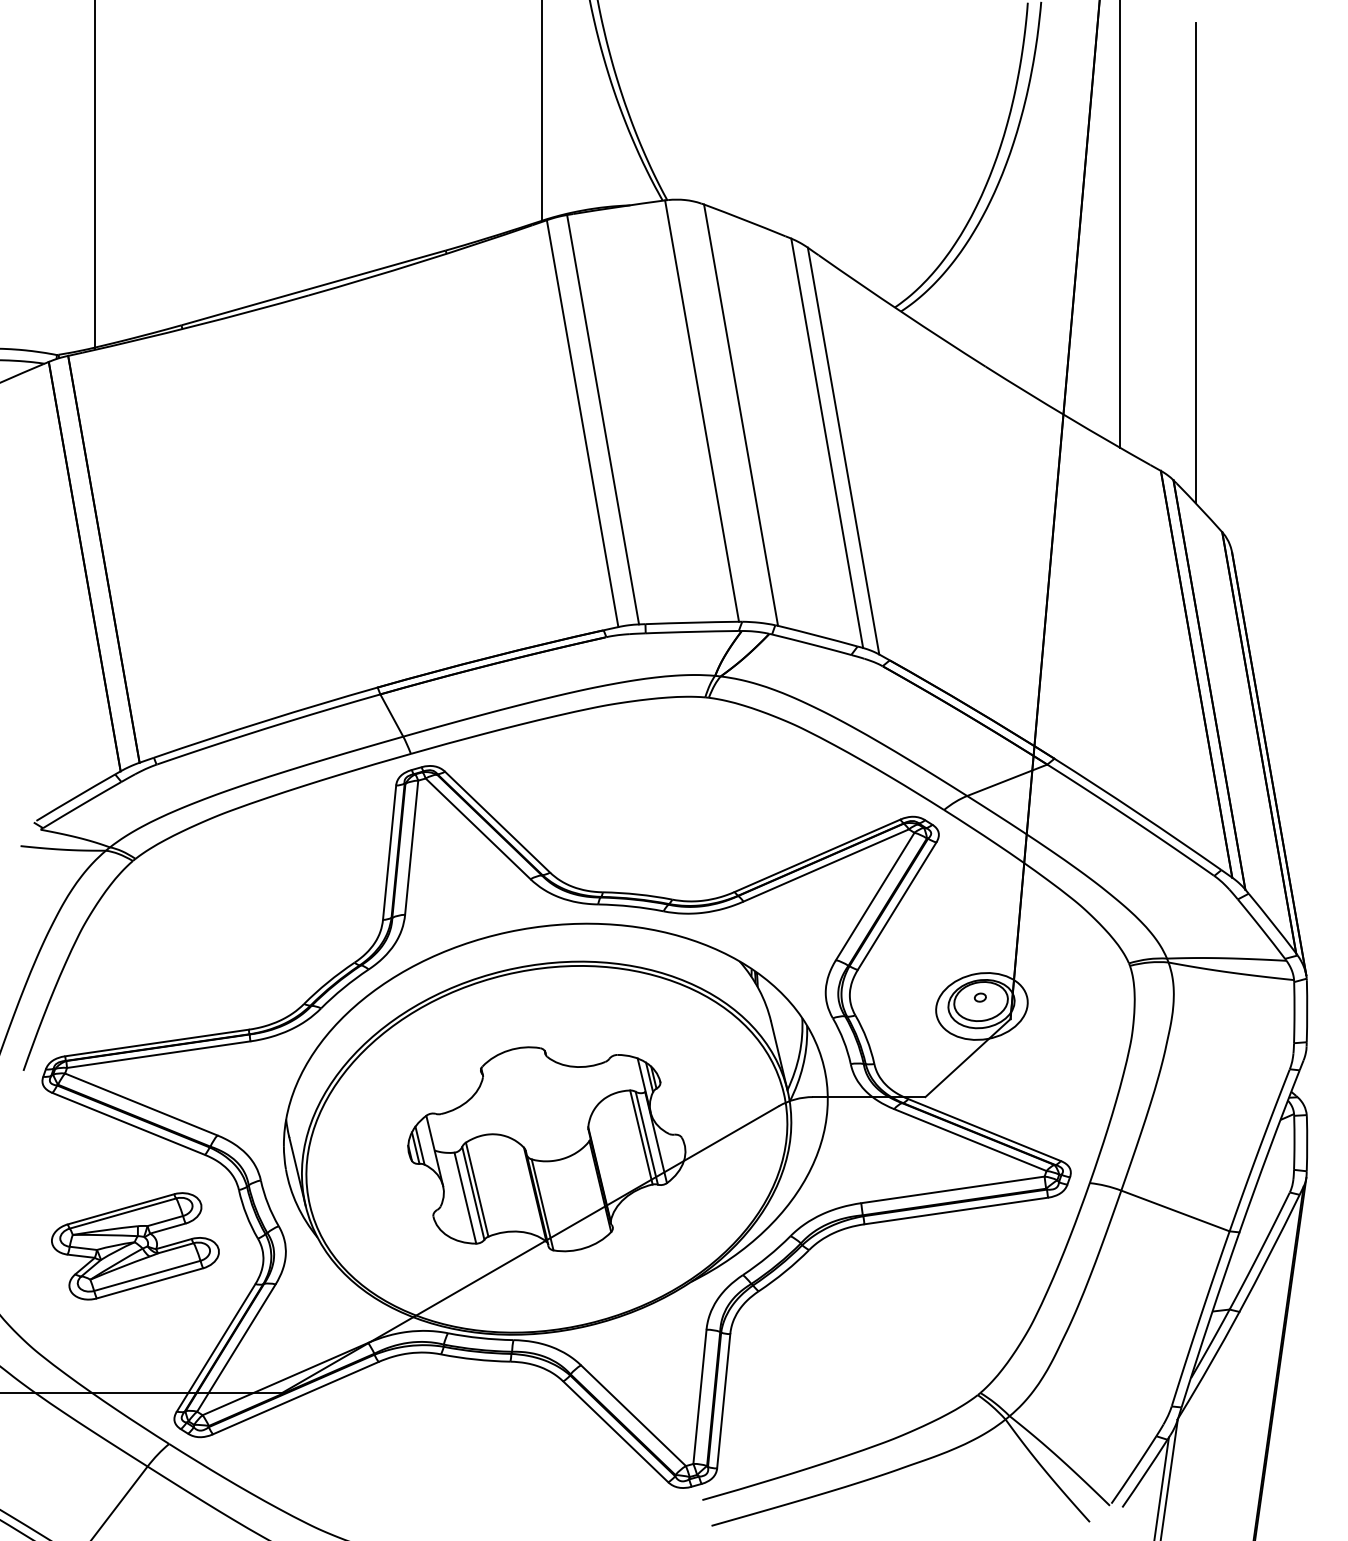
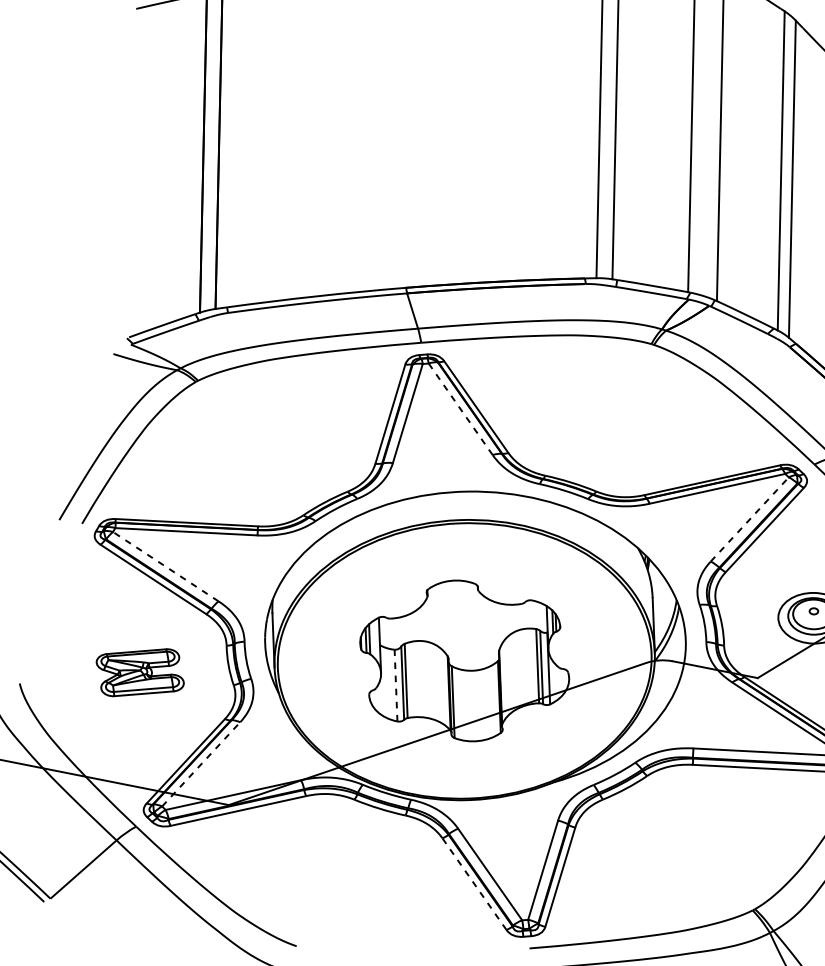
line: (478, 828) -> (461, 409), solid -> dashed
line: (875, 896) -> (749, 519), solid -> dashed
line: (140, 1104) -> (165, 566), solid -> dashed
line: (465, 1198) -> (396, 685), solid -> dashed
part: (135, 1246) -> (140, 672), size x0.7
line: (236, 1348) -> (201, 764), solid -> dashed
line: (615, 1431) -> (474, 883), solid -> dashed

